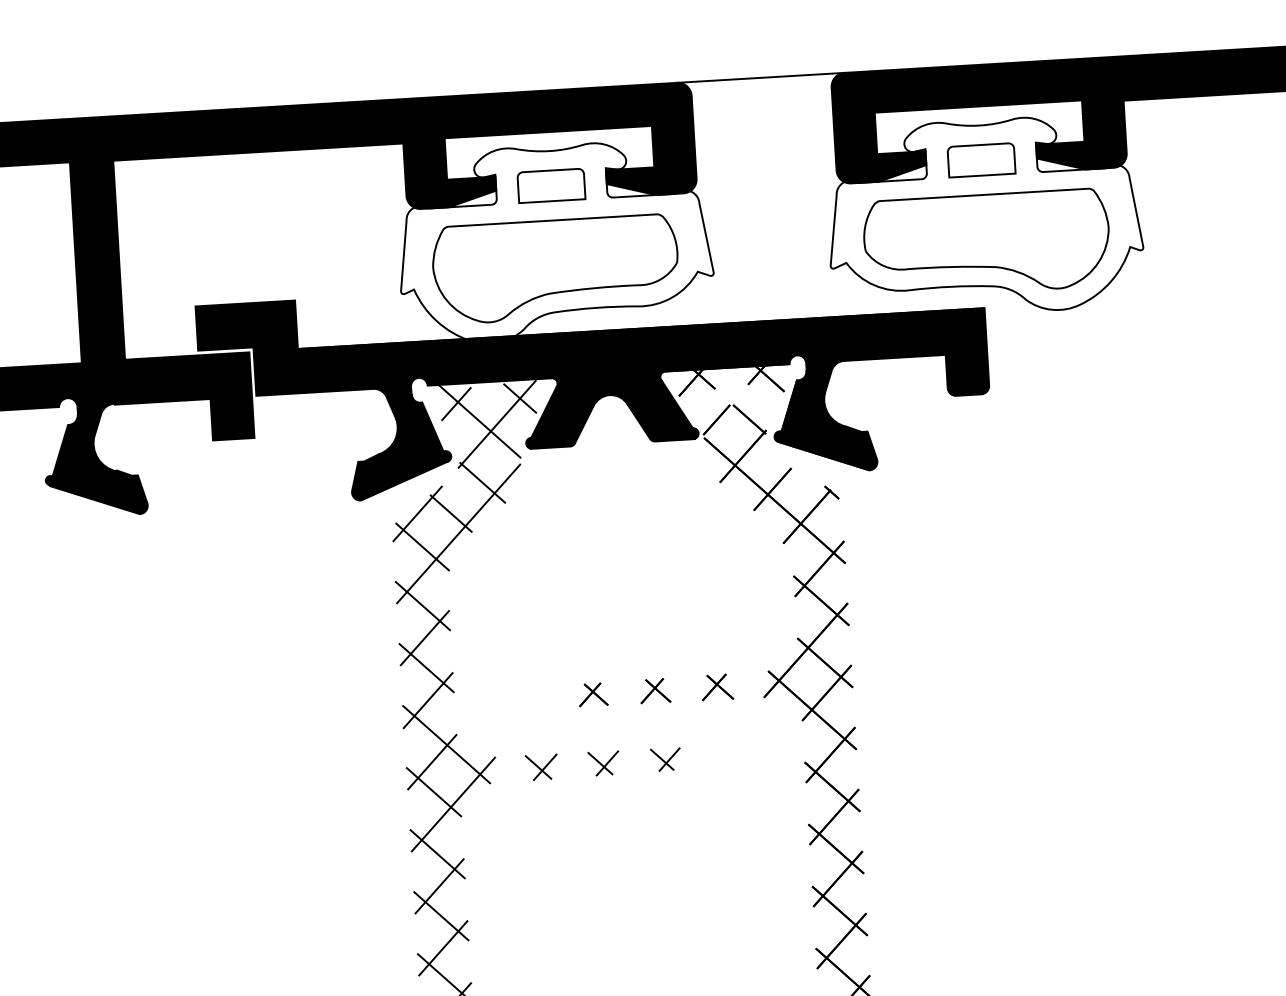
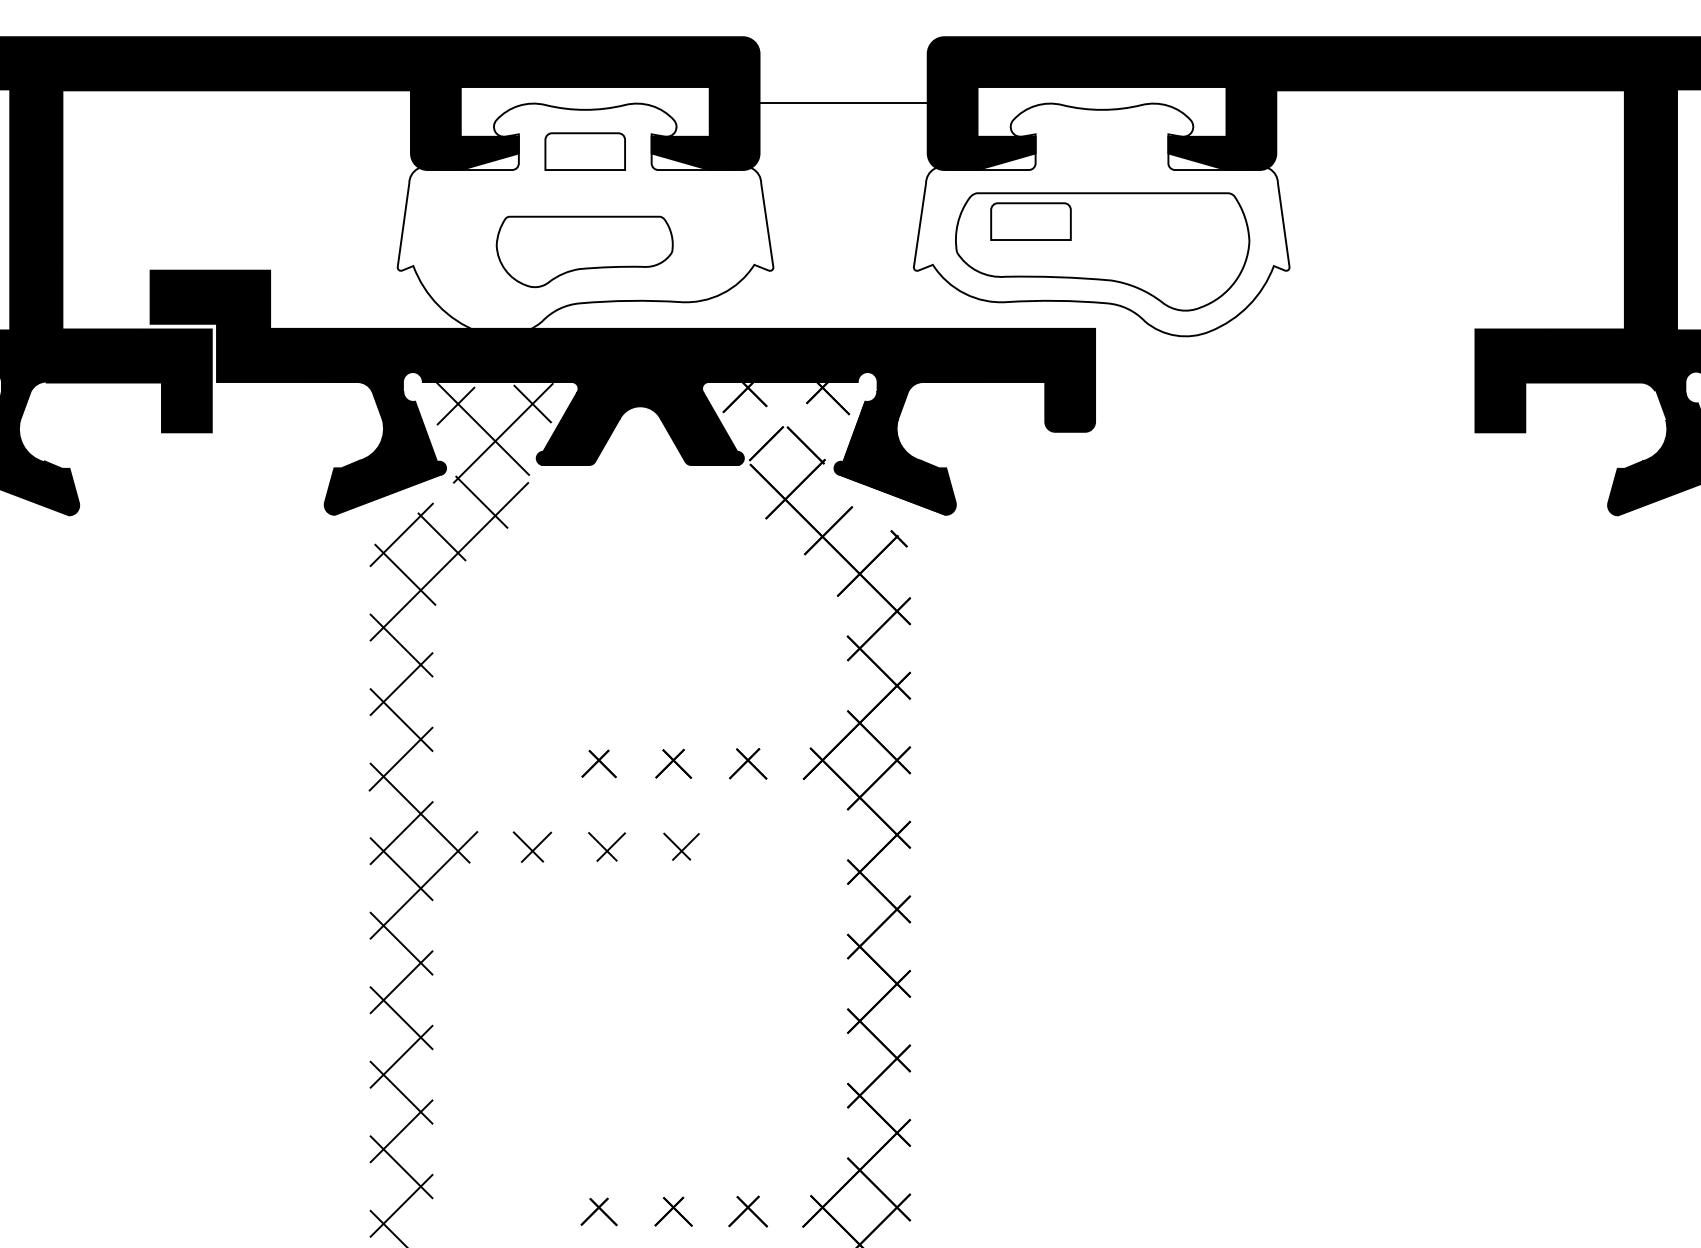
line: (760, 78) -> (843, 103), moved
part: (981, 160) -> (1030, 221), moved
part: (555, 269) -> (584, 251), size x0.6

